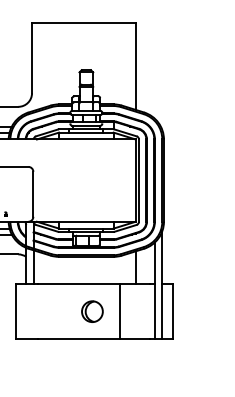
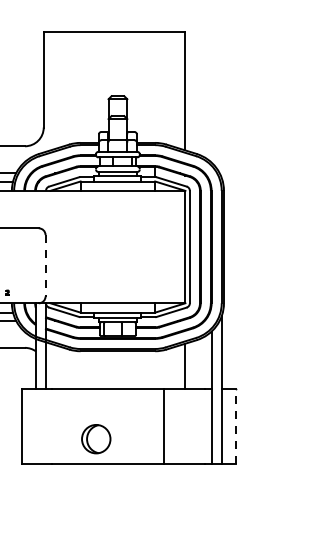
line: (33, 194) -> (45, 265), solid -> dashed
part: (92, 311) -> (96, 439), moved
line: (172, 311) -> (235, 425), solid -> dashed

